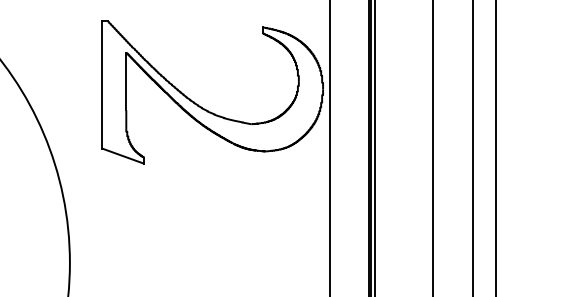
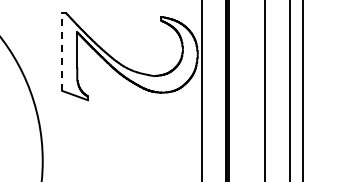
line: (102, 85) -> (62, 52), solid -> dashed

